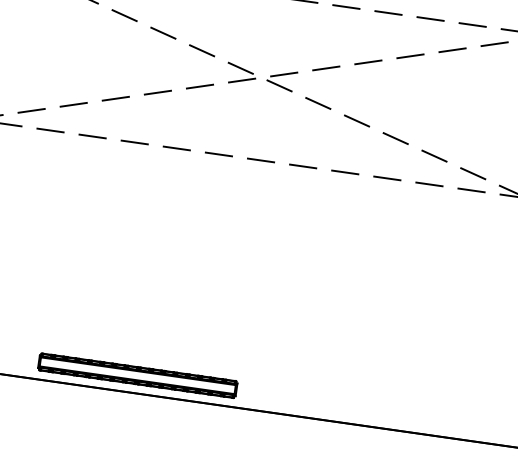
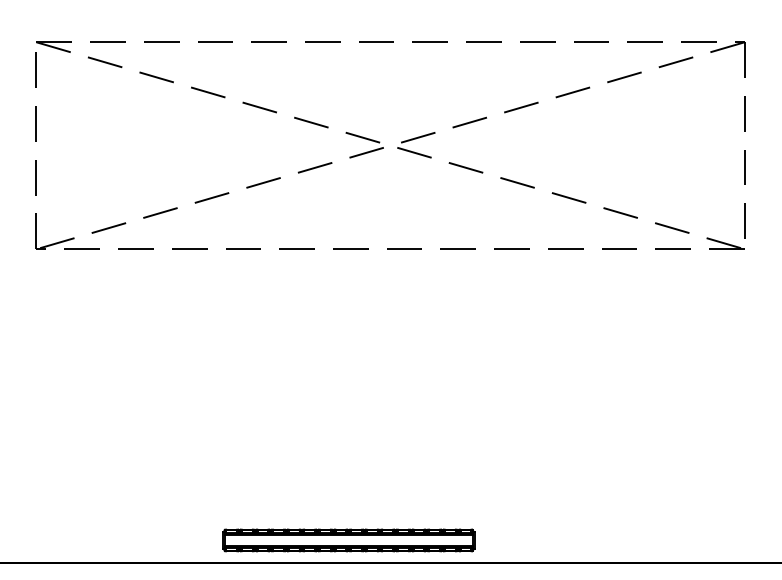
part: (137, 375) -> (348, 540), moved

